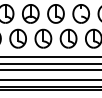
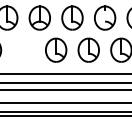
part: (17, 38) -> (22, 49), removed

